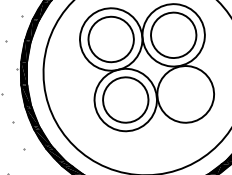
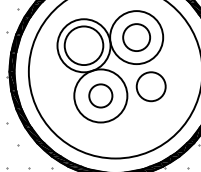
circle: (173, 35) -> (136, 37), size x0.7
circle: (186, 94) -> (151, 86), size x0.6
circle: (125, 99) -> (100, 95), size x0.6

